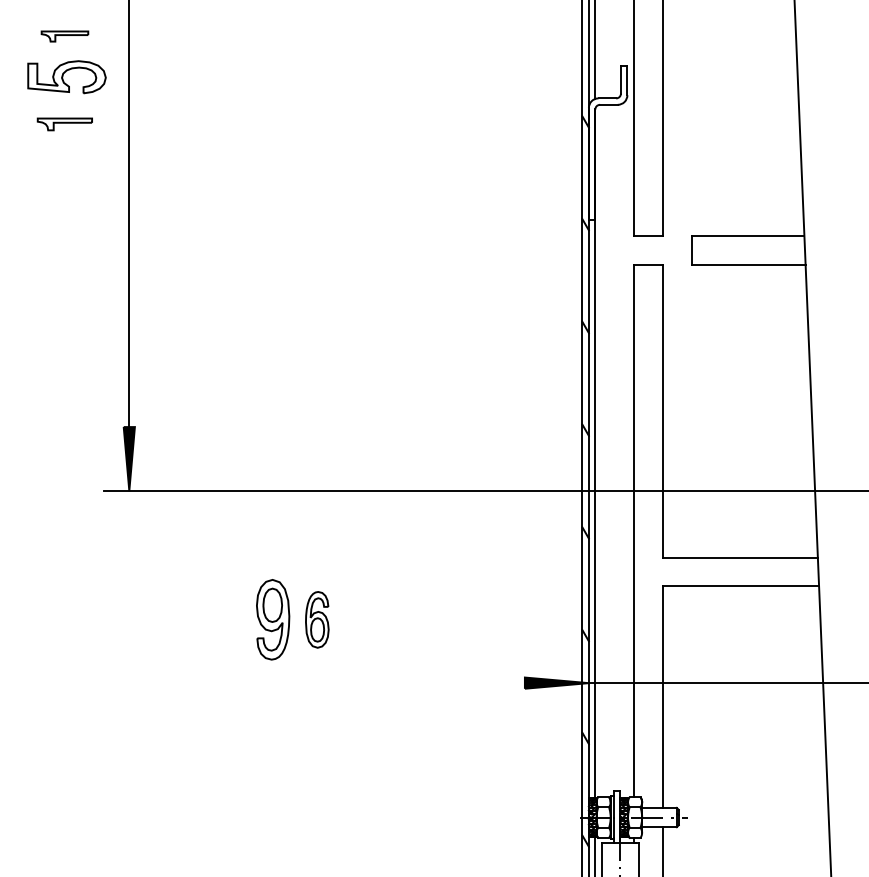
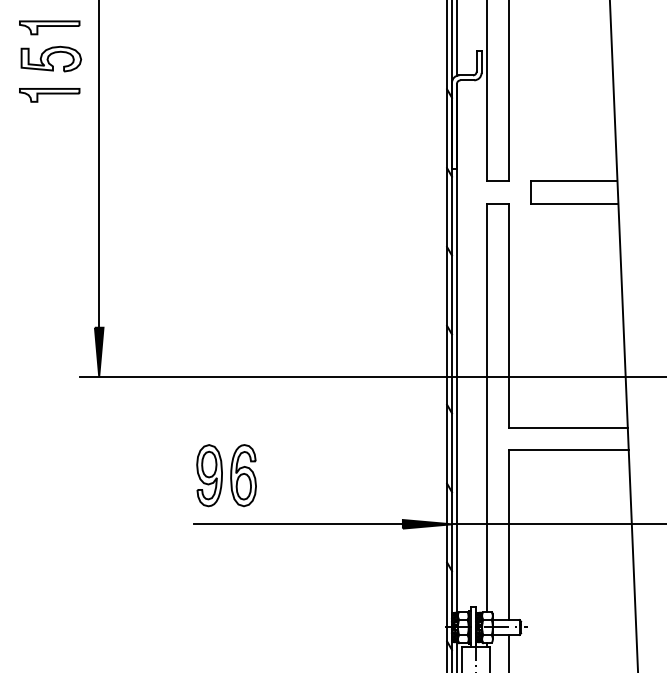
part: (64, 35) -> (49, 27), size x1.67
part: (64, 124) -> (49, 95), size x1.43
part: (317, 619) -> (243, 475), size x1.43
line: (388, 683) -> (298, 524), added

